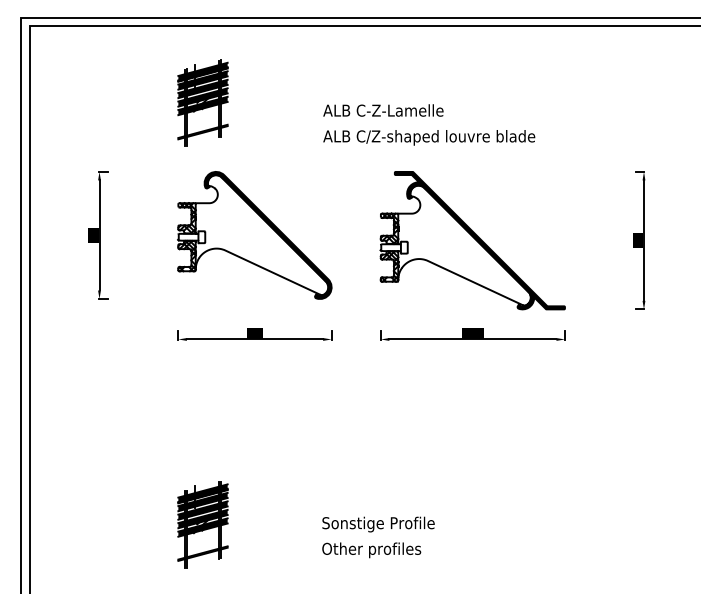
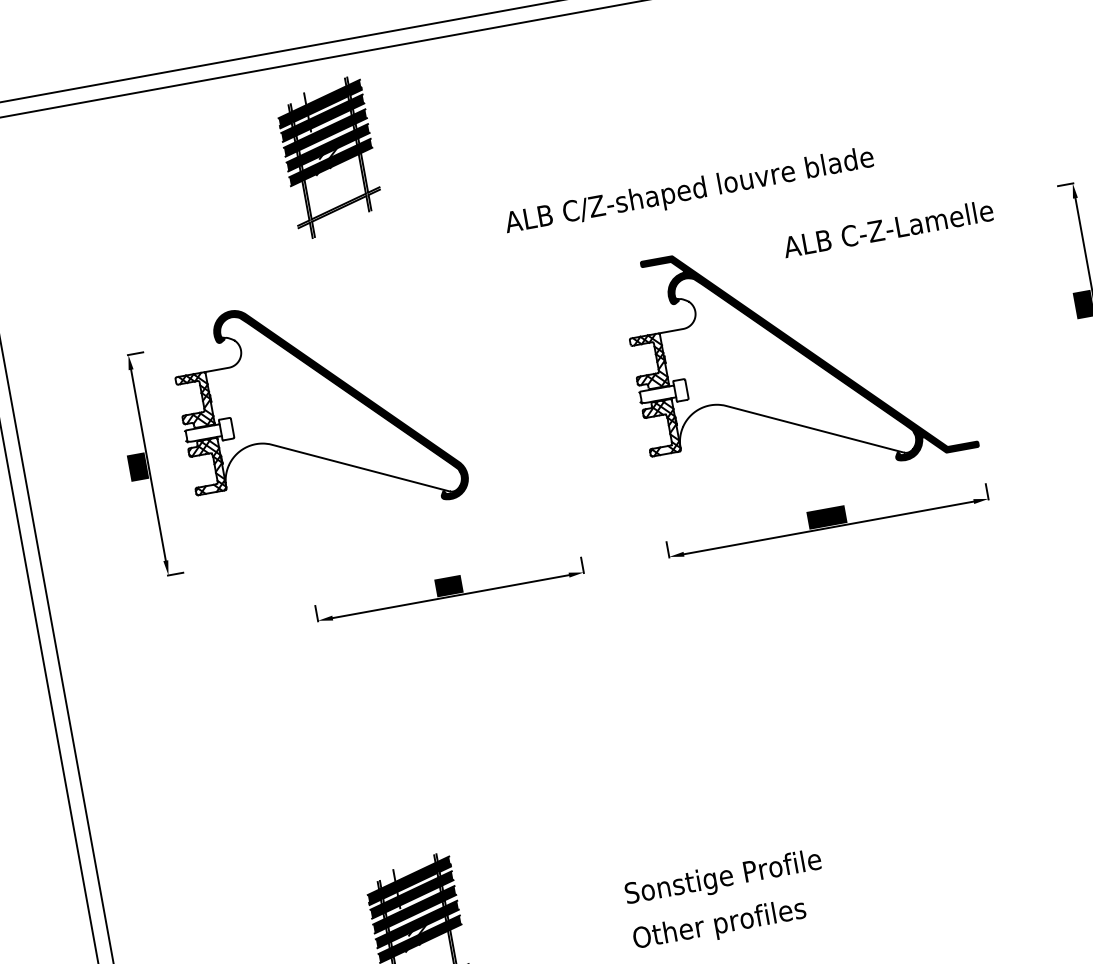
part: (202, 102) -> (328, 156), moved
text: (383, 110) -> (888, 228), moved
part: (254, 235) -> (317, 409), moved

